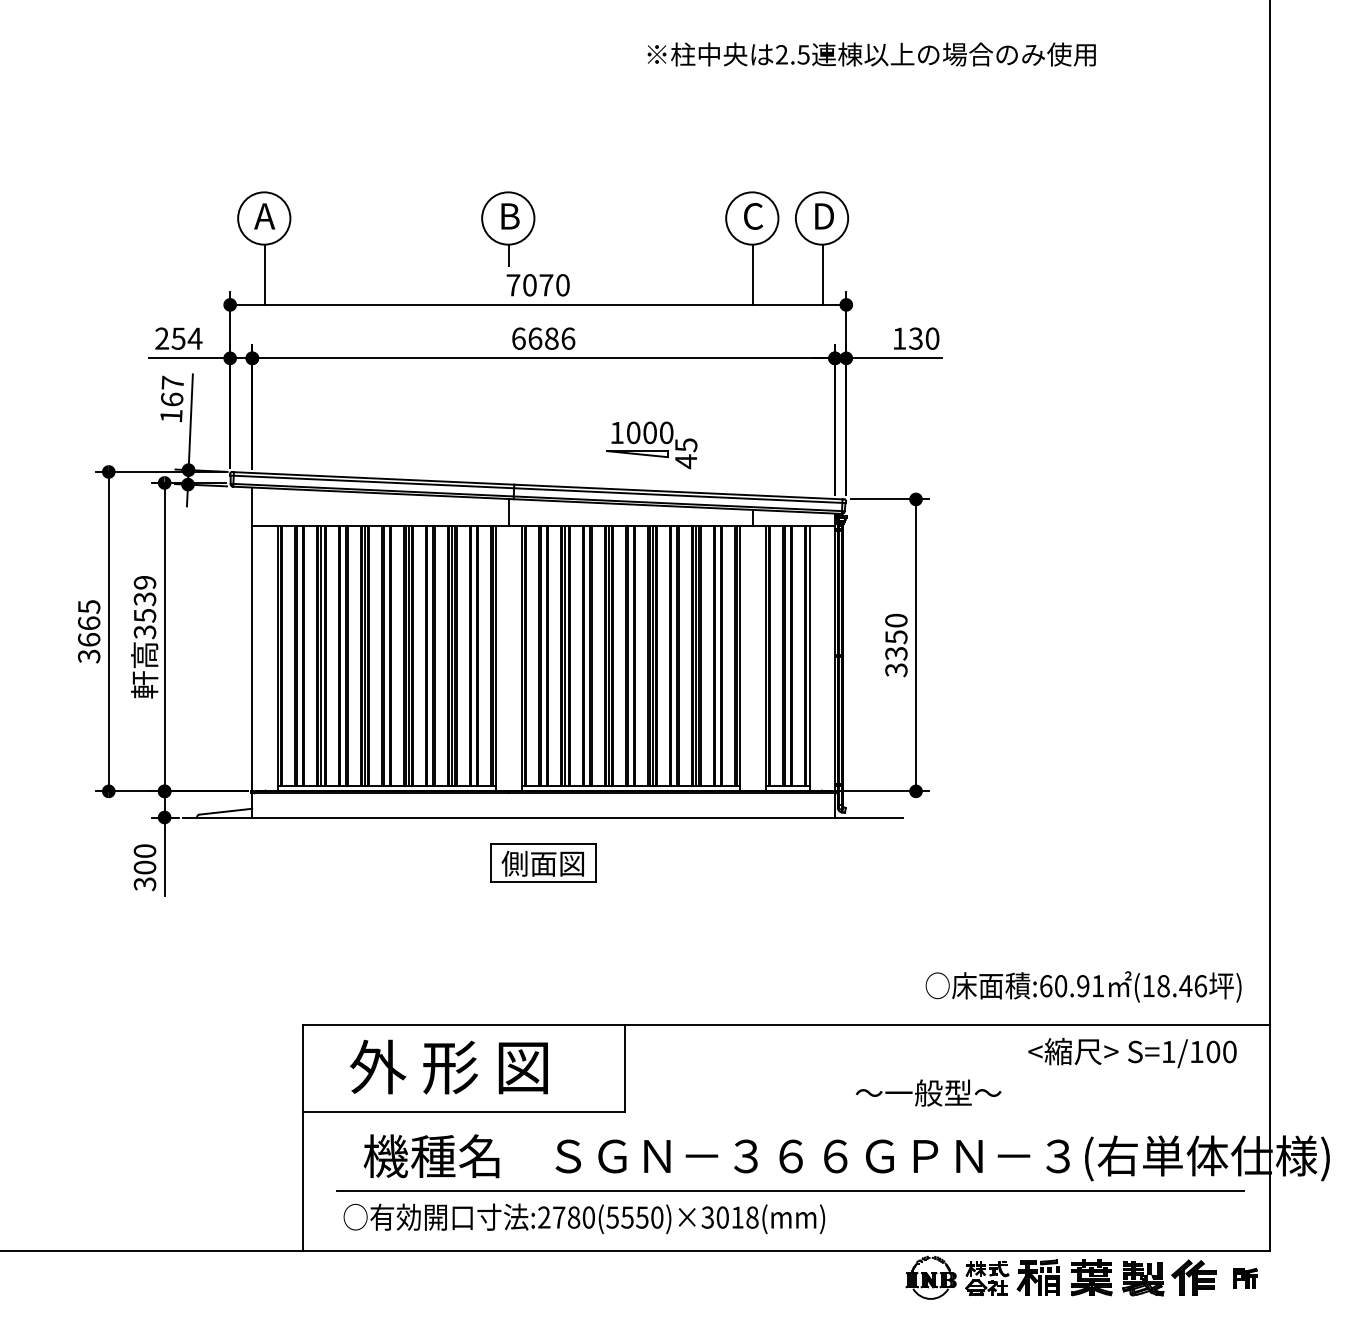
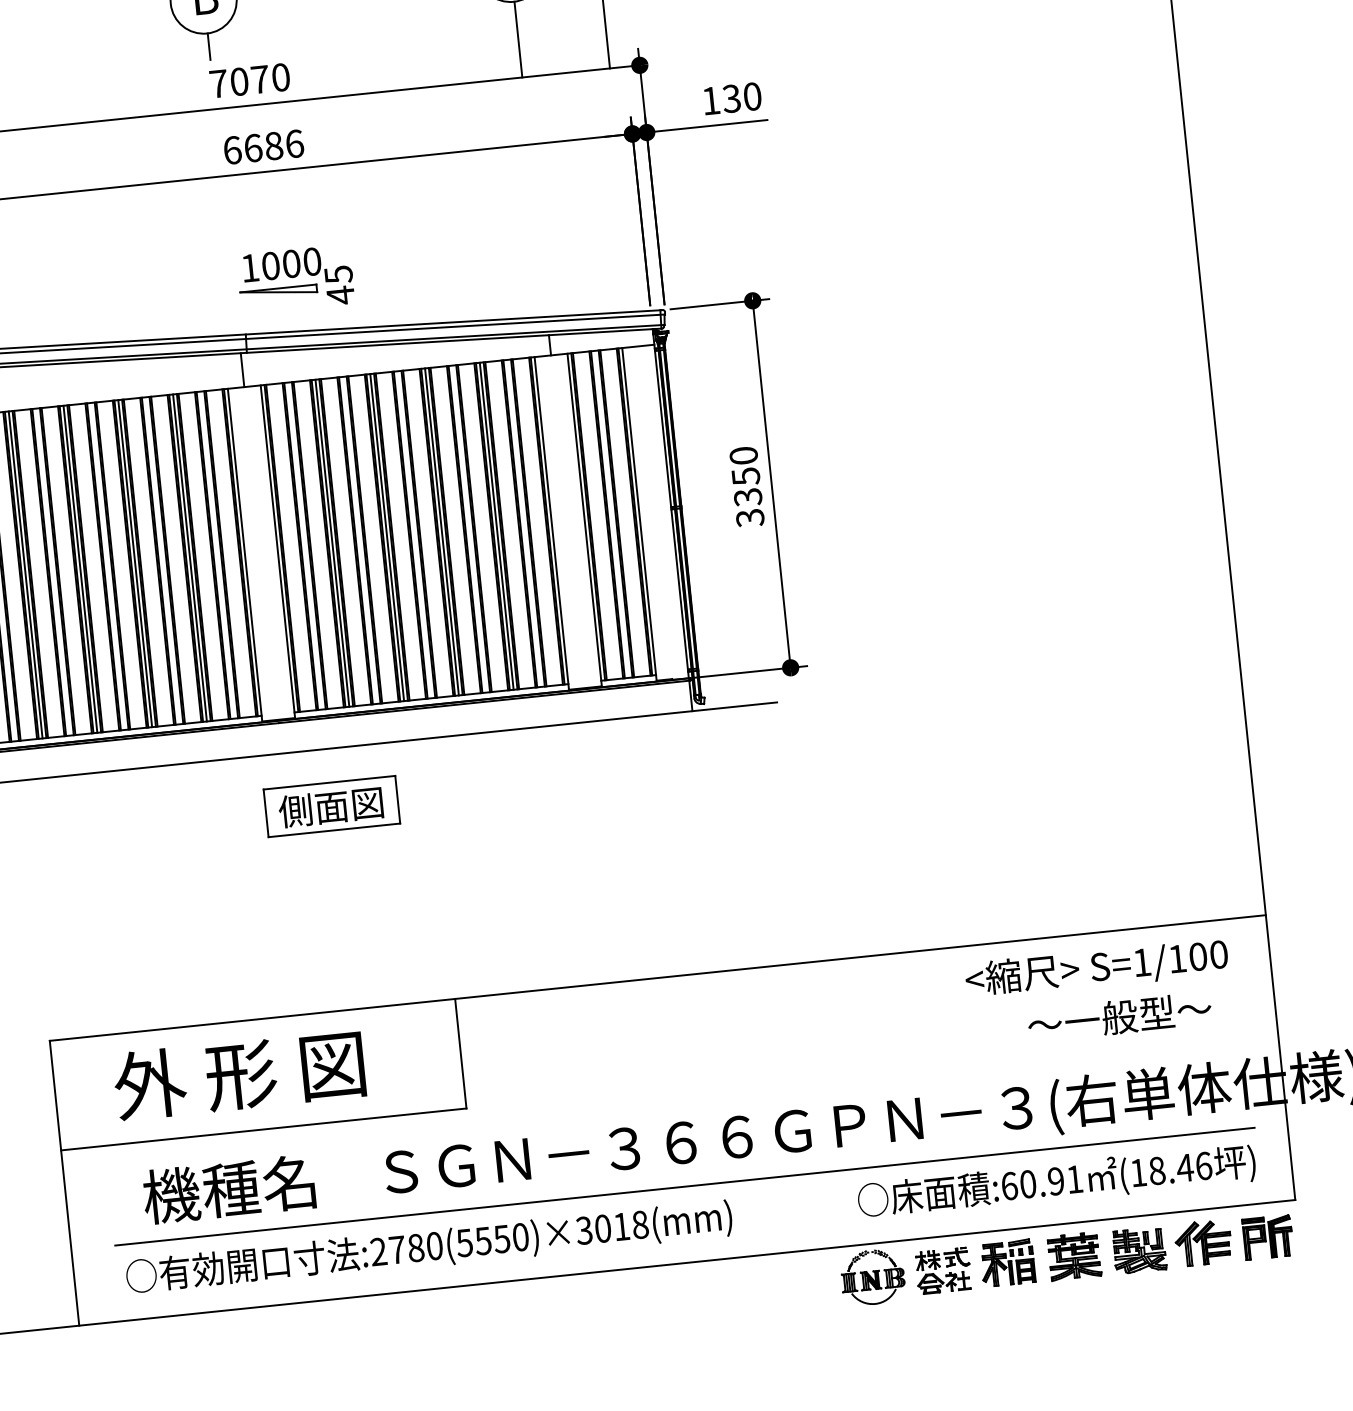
part: (651, 445) -> (295, 279), moved
text: (1083, 986) -> (1056, 1181), moved
text: (928, 1092) -> (1119, 1016), moved
part: (1245, 1278) -> (1268, 1237), size x1.67

